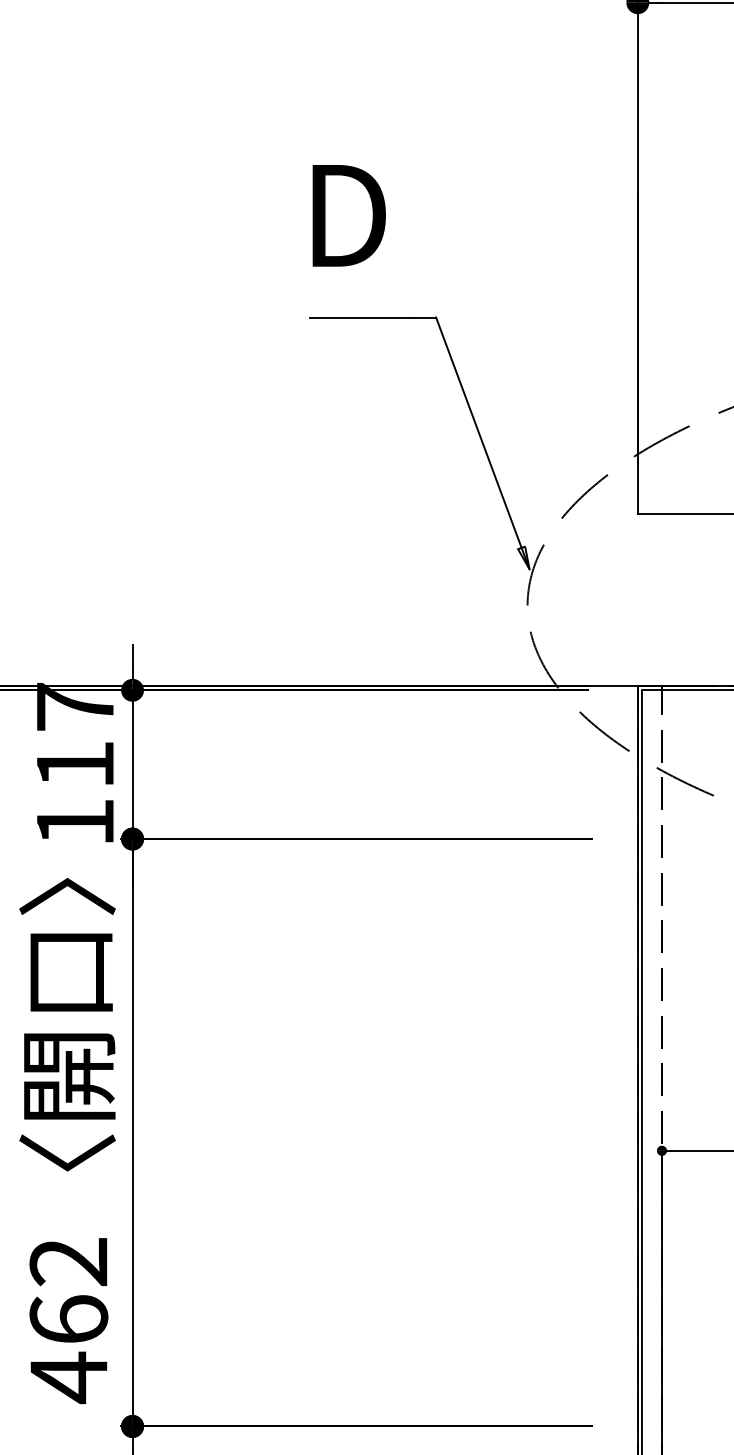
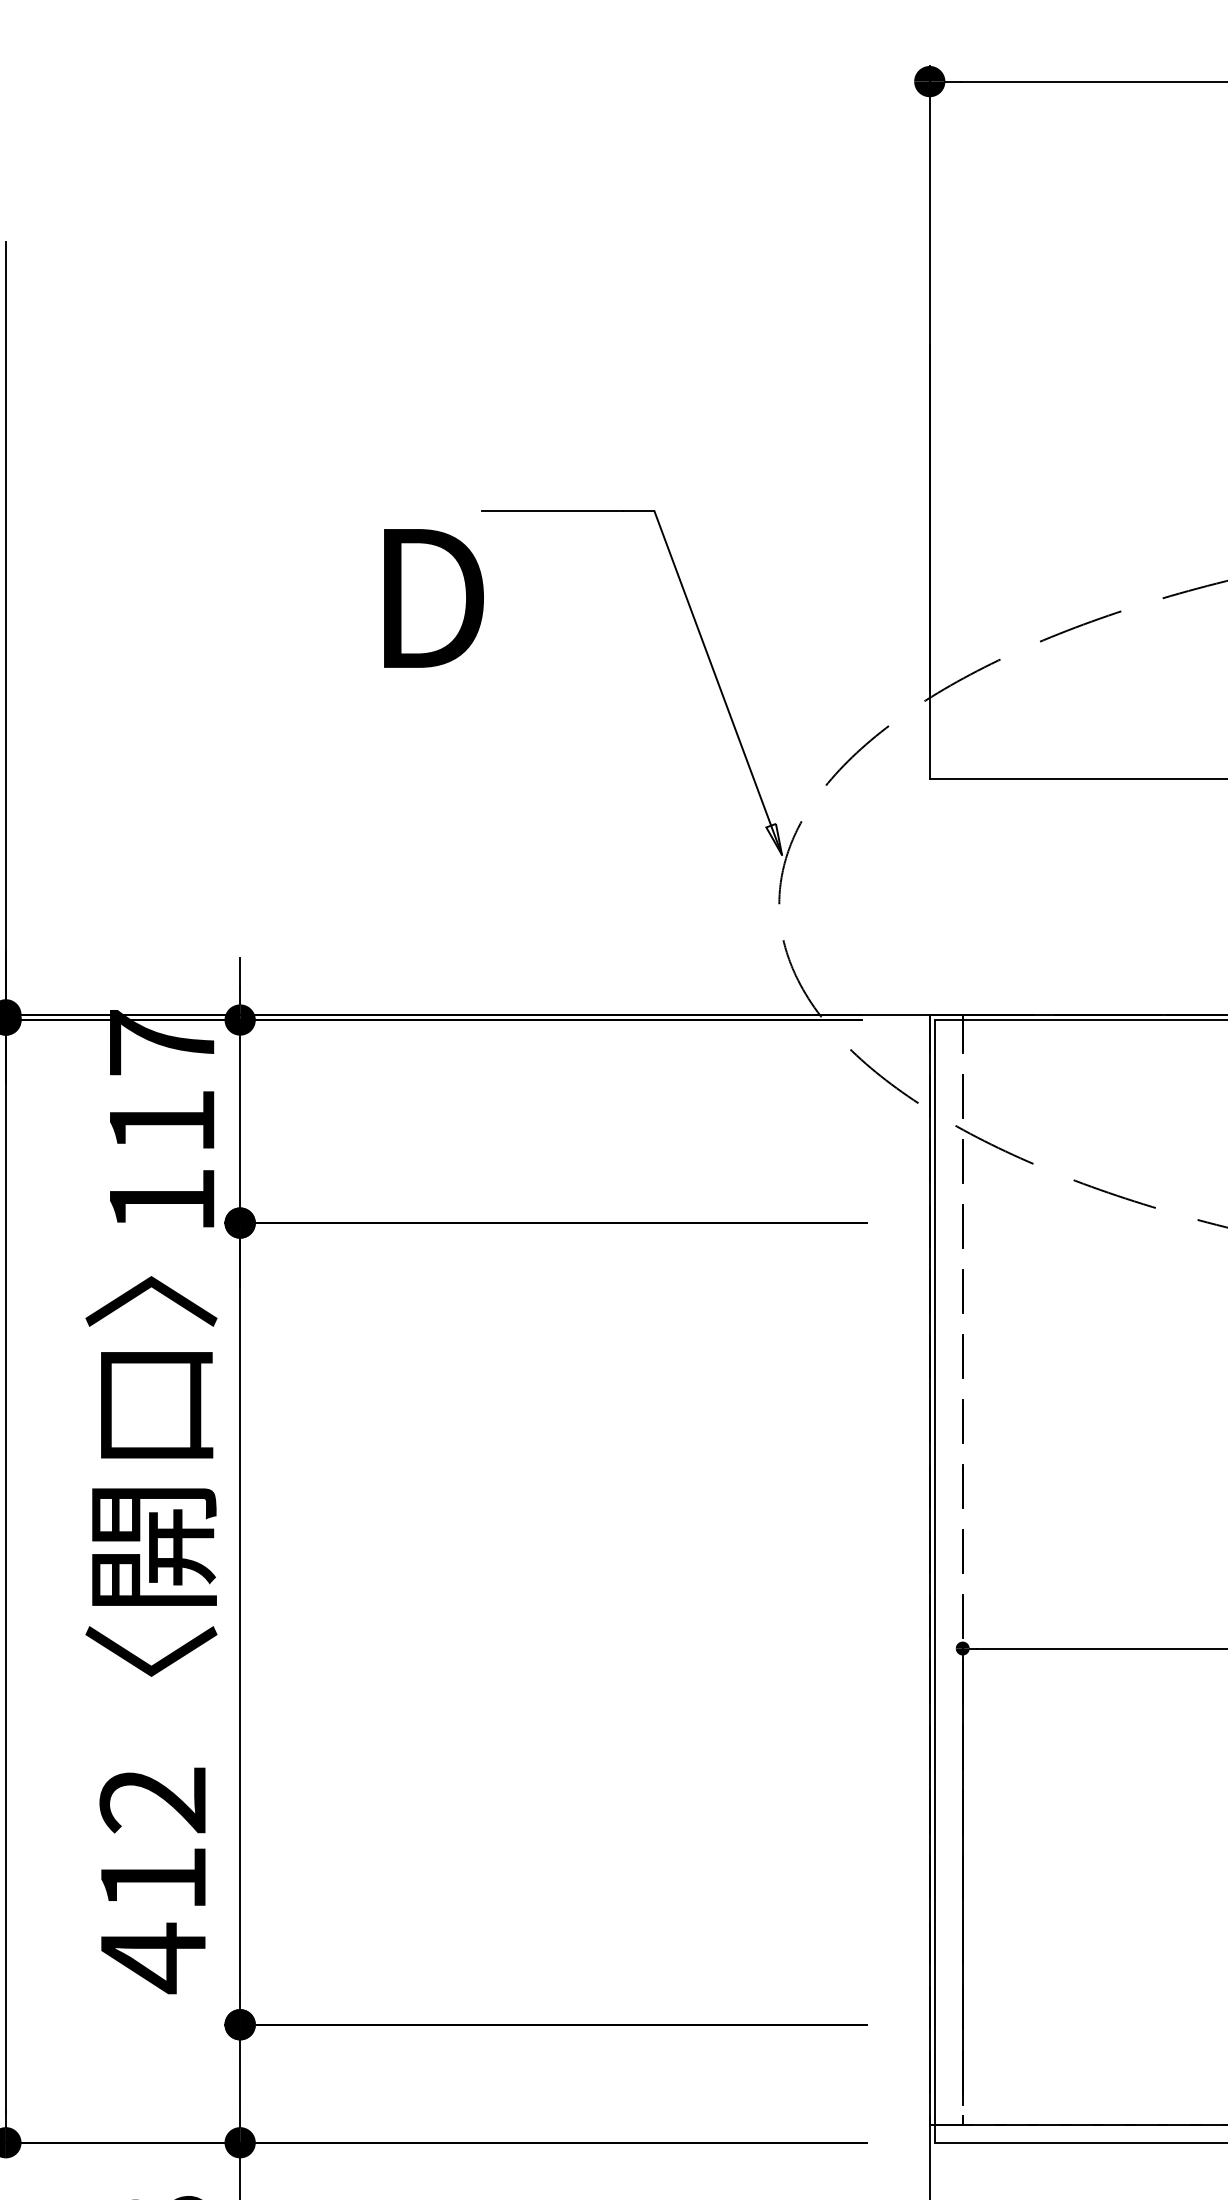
text: (348, 215) -> (433, 598), moved
text: (69, 1318) -> (153, 1877), 462 -> 412

